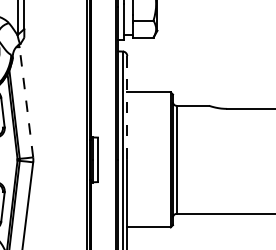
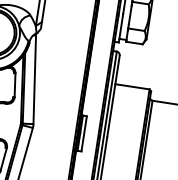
line: (26, 102) -> (34, 80), dashed -> solid
line: (127, 107) -> (113, 96), dashed -> solid

